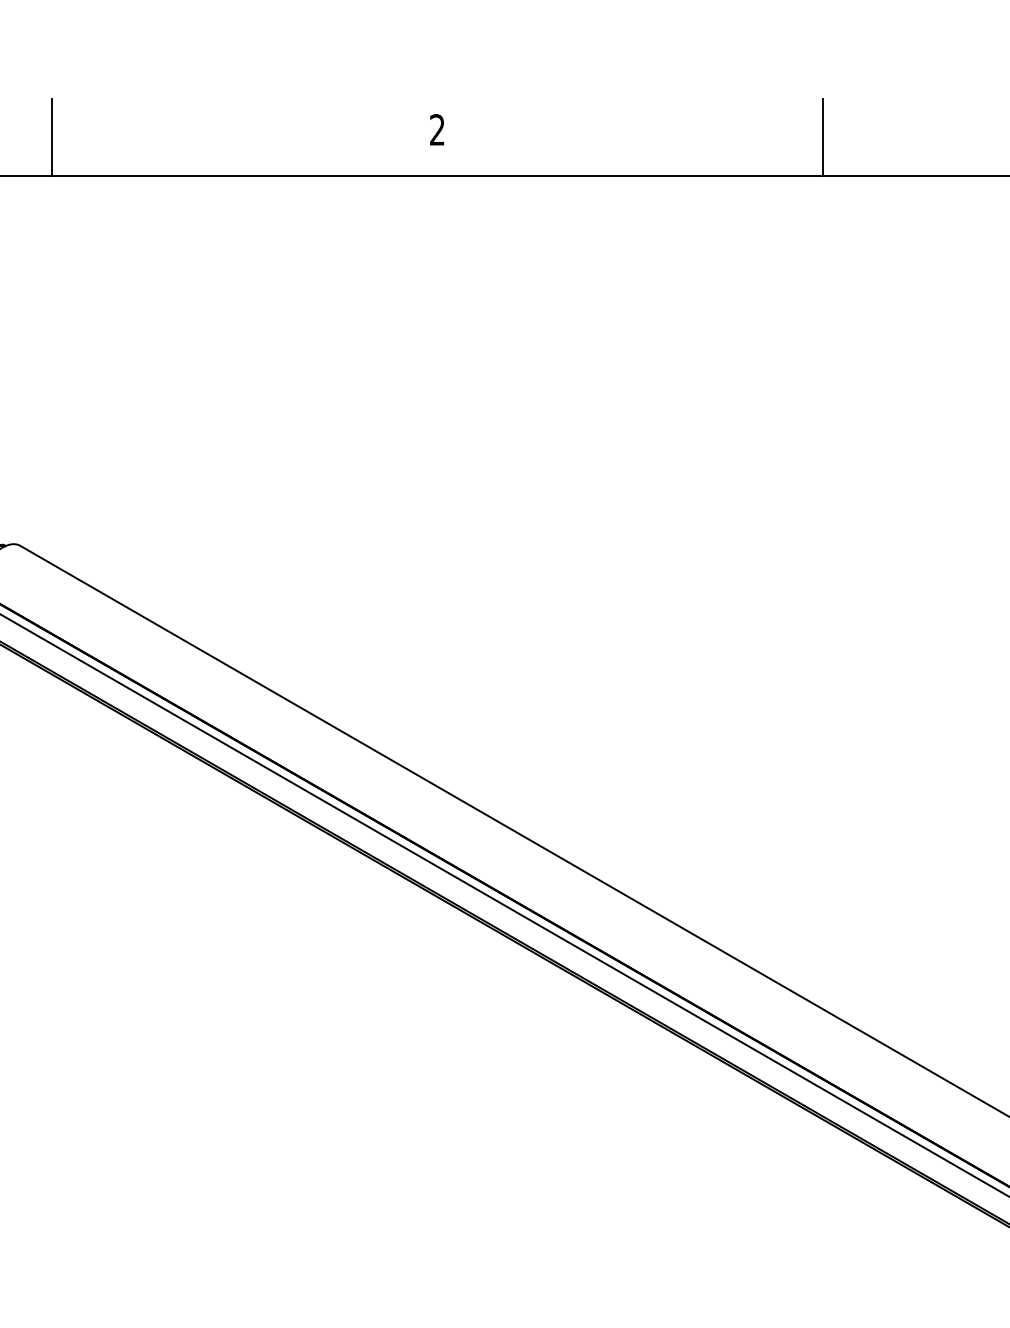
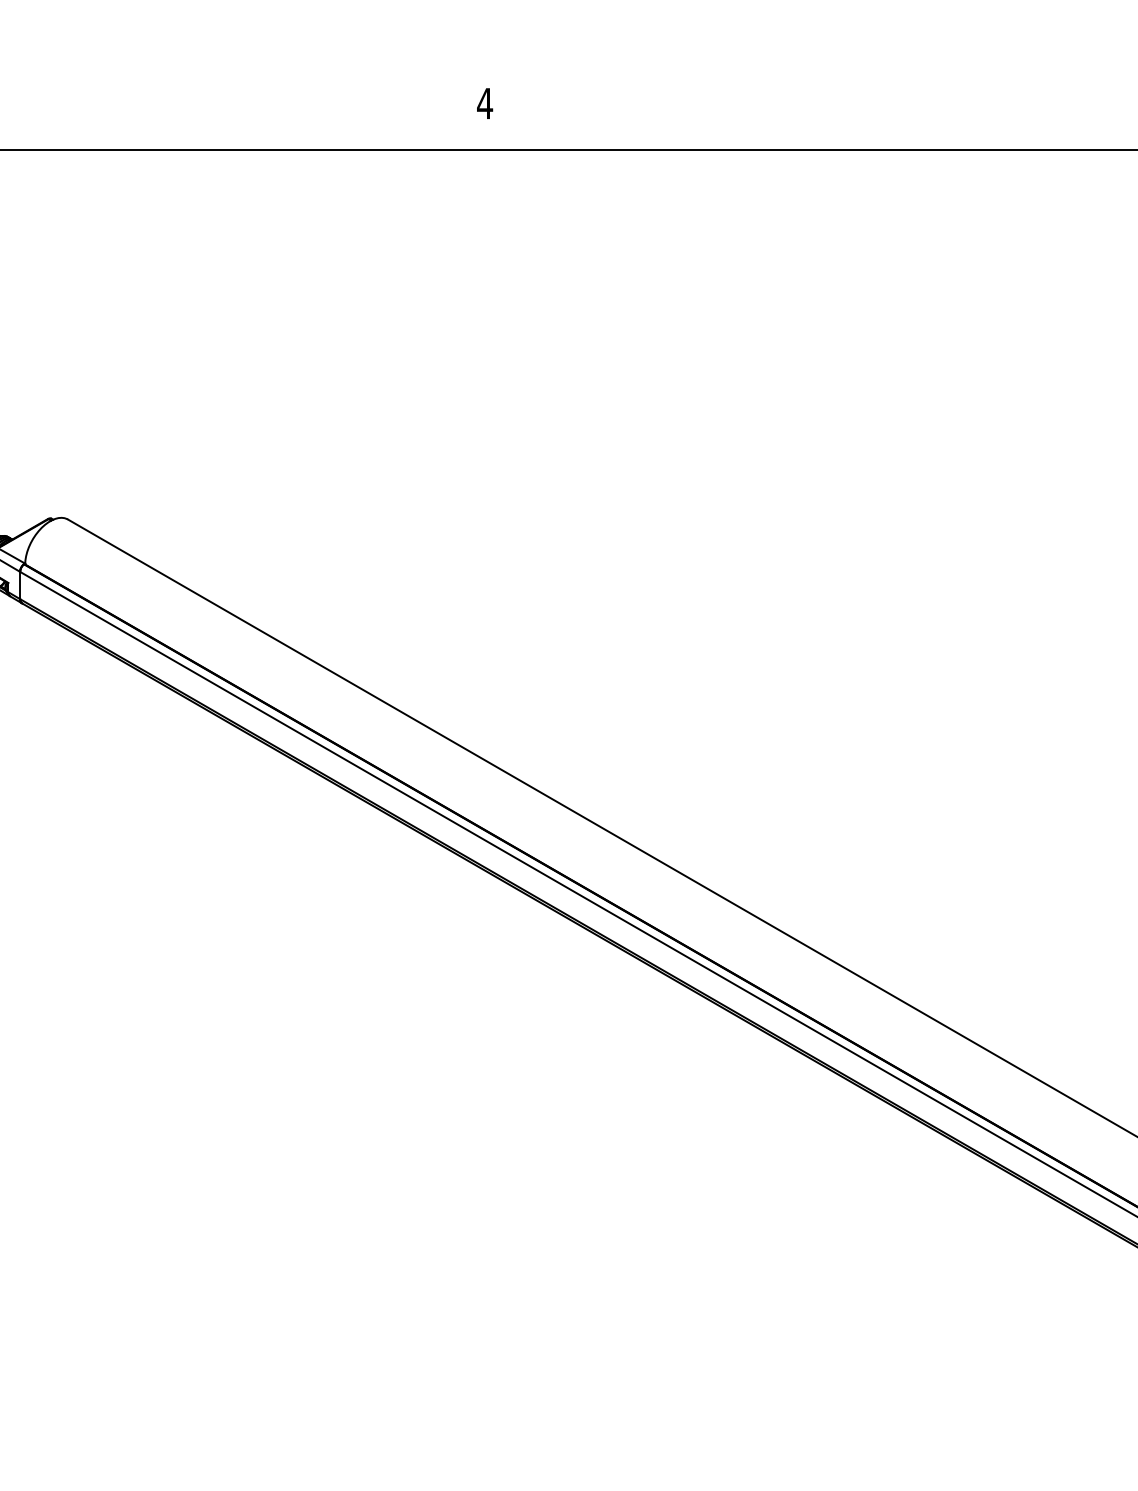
text: (437, 128) -> (485, 102), 2 -> 4
line: (51, 136) -> (99, 110), removed
line: (822, 136) -> (870, 110), removed

